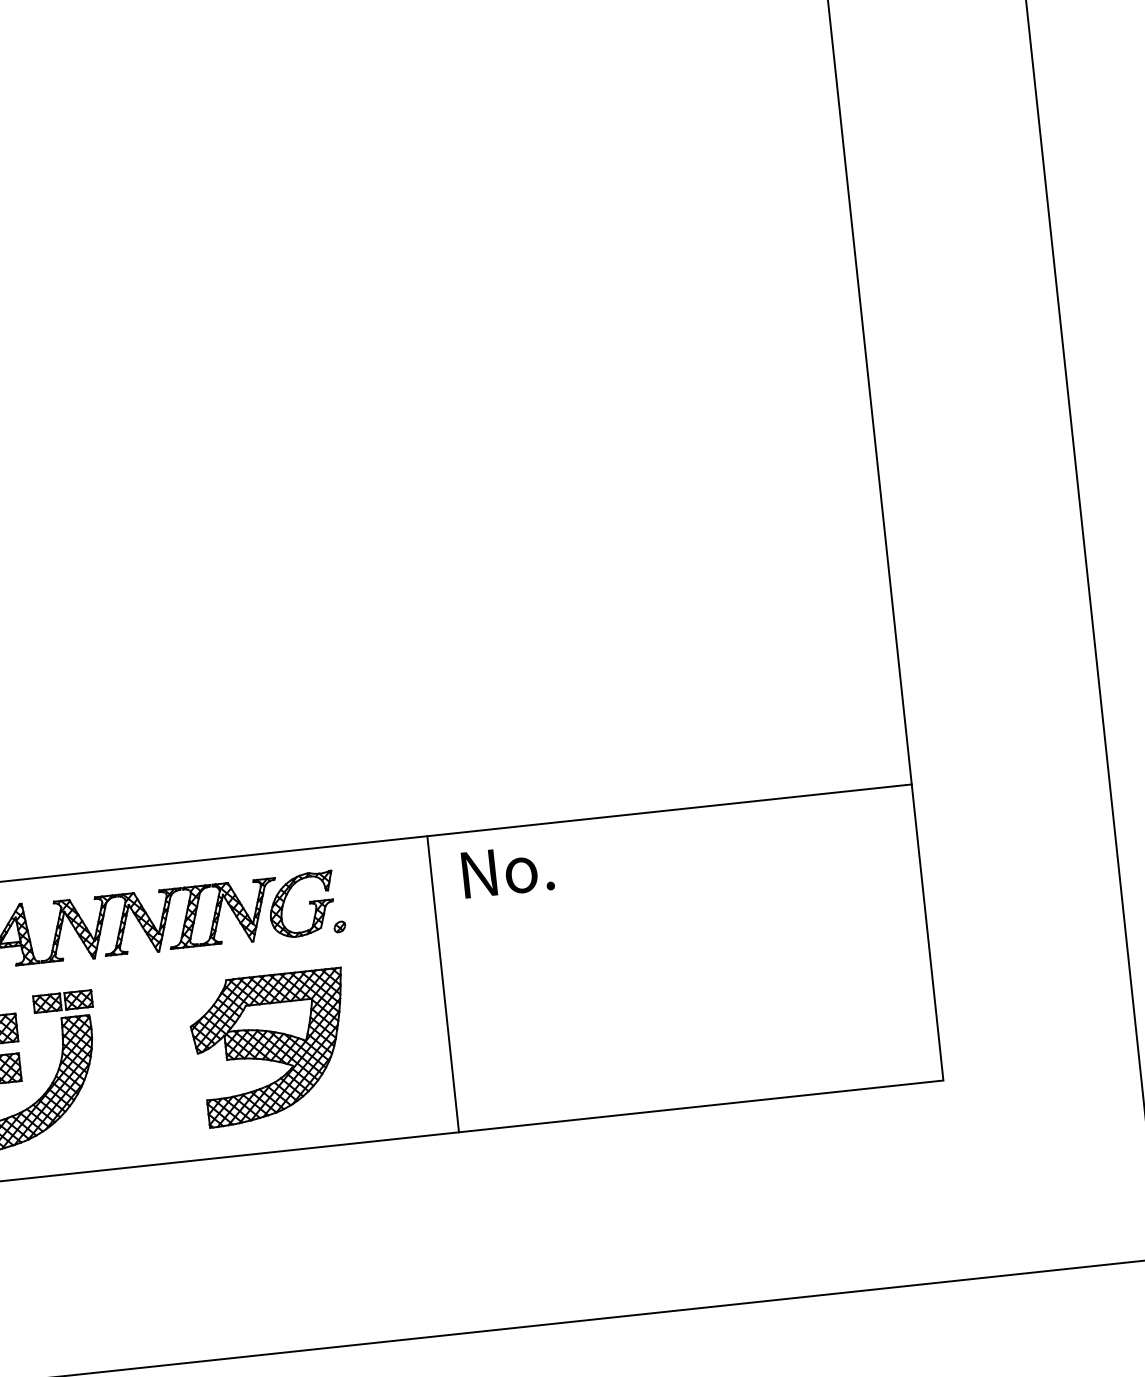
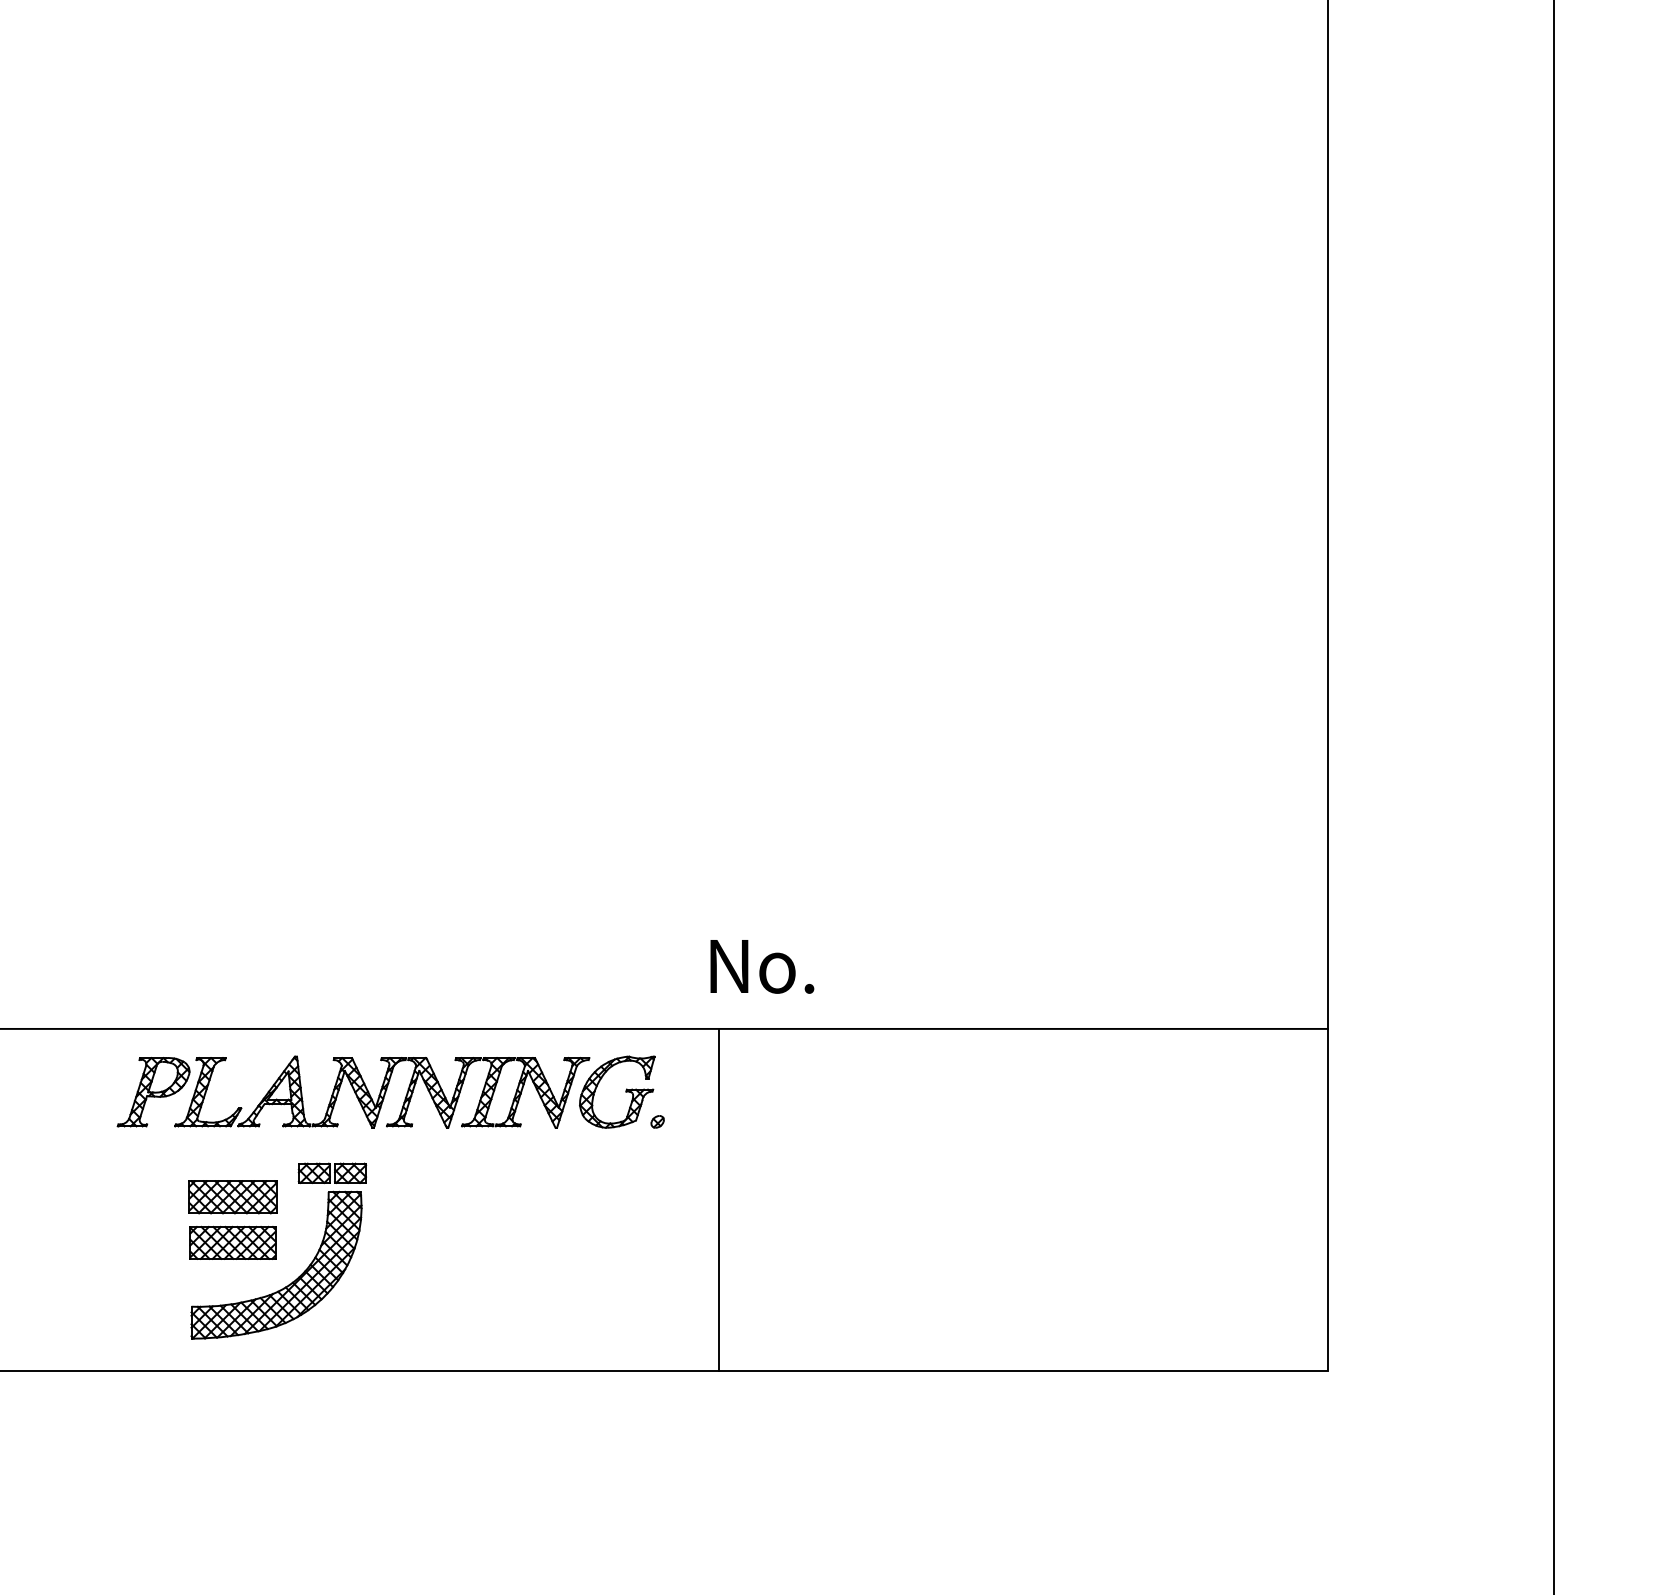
text: (508, 871) -> (762, 966), moved
line: (443, 983) -> (718, 1199), moved
part: (271, 1047) -> (564, 1251), removed

